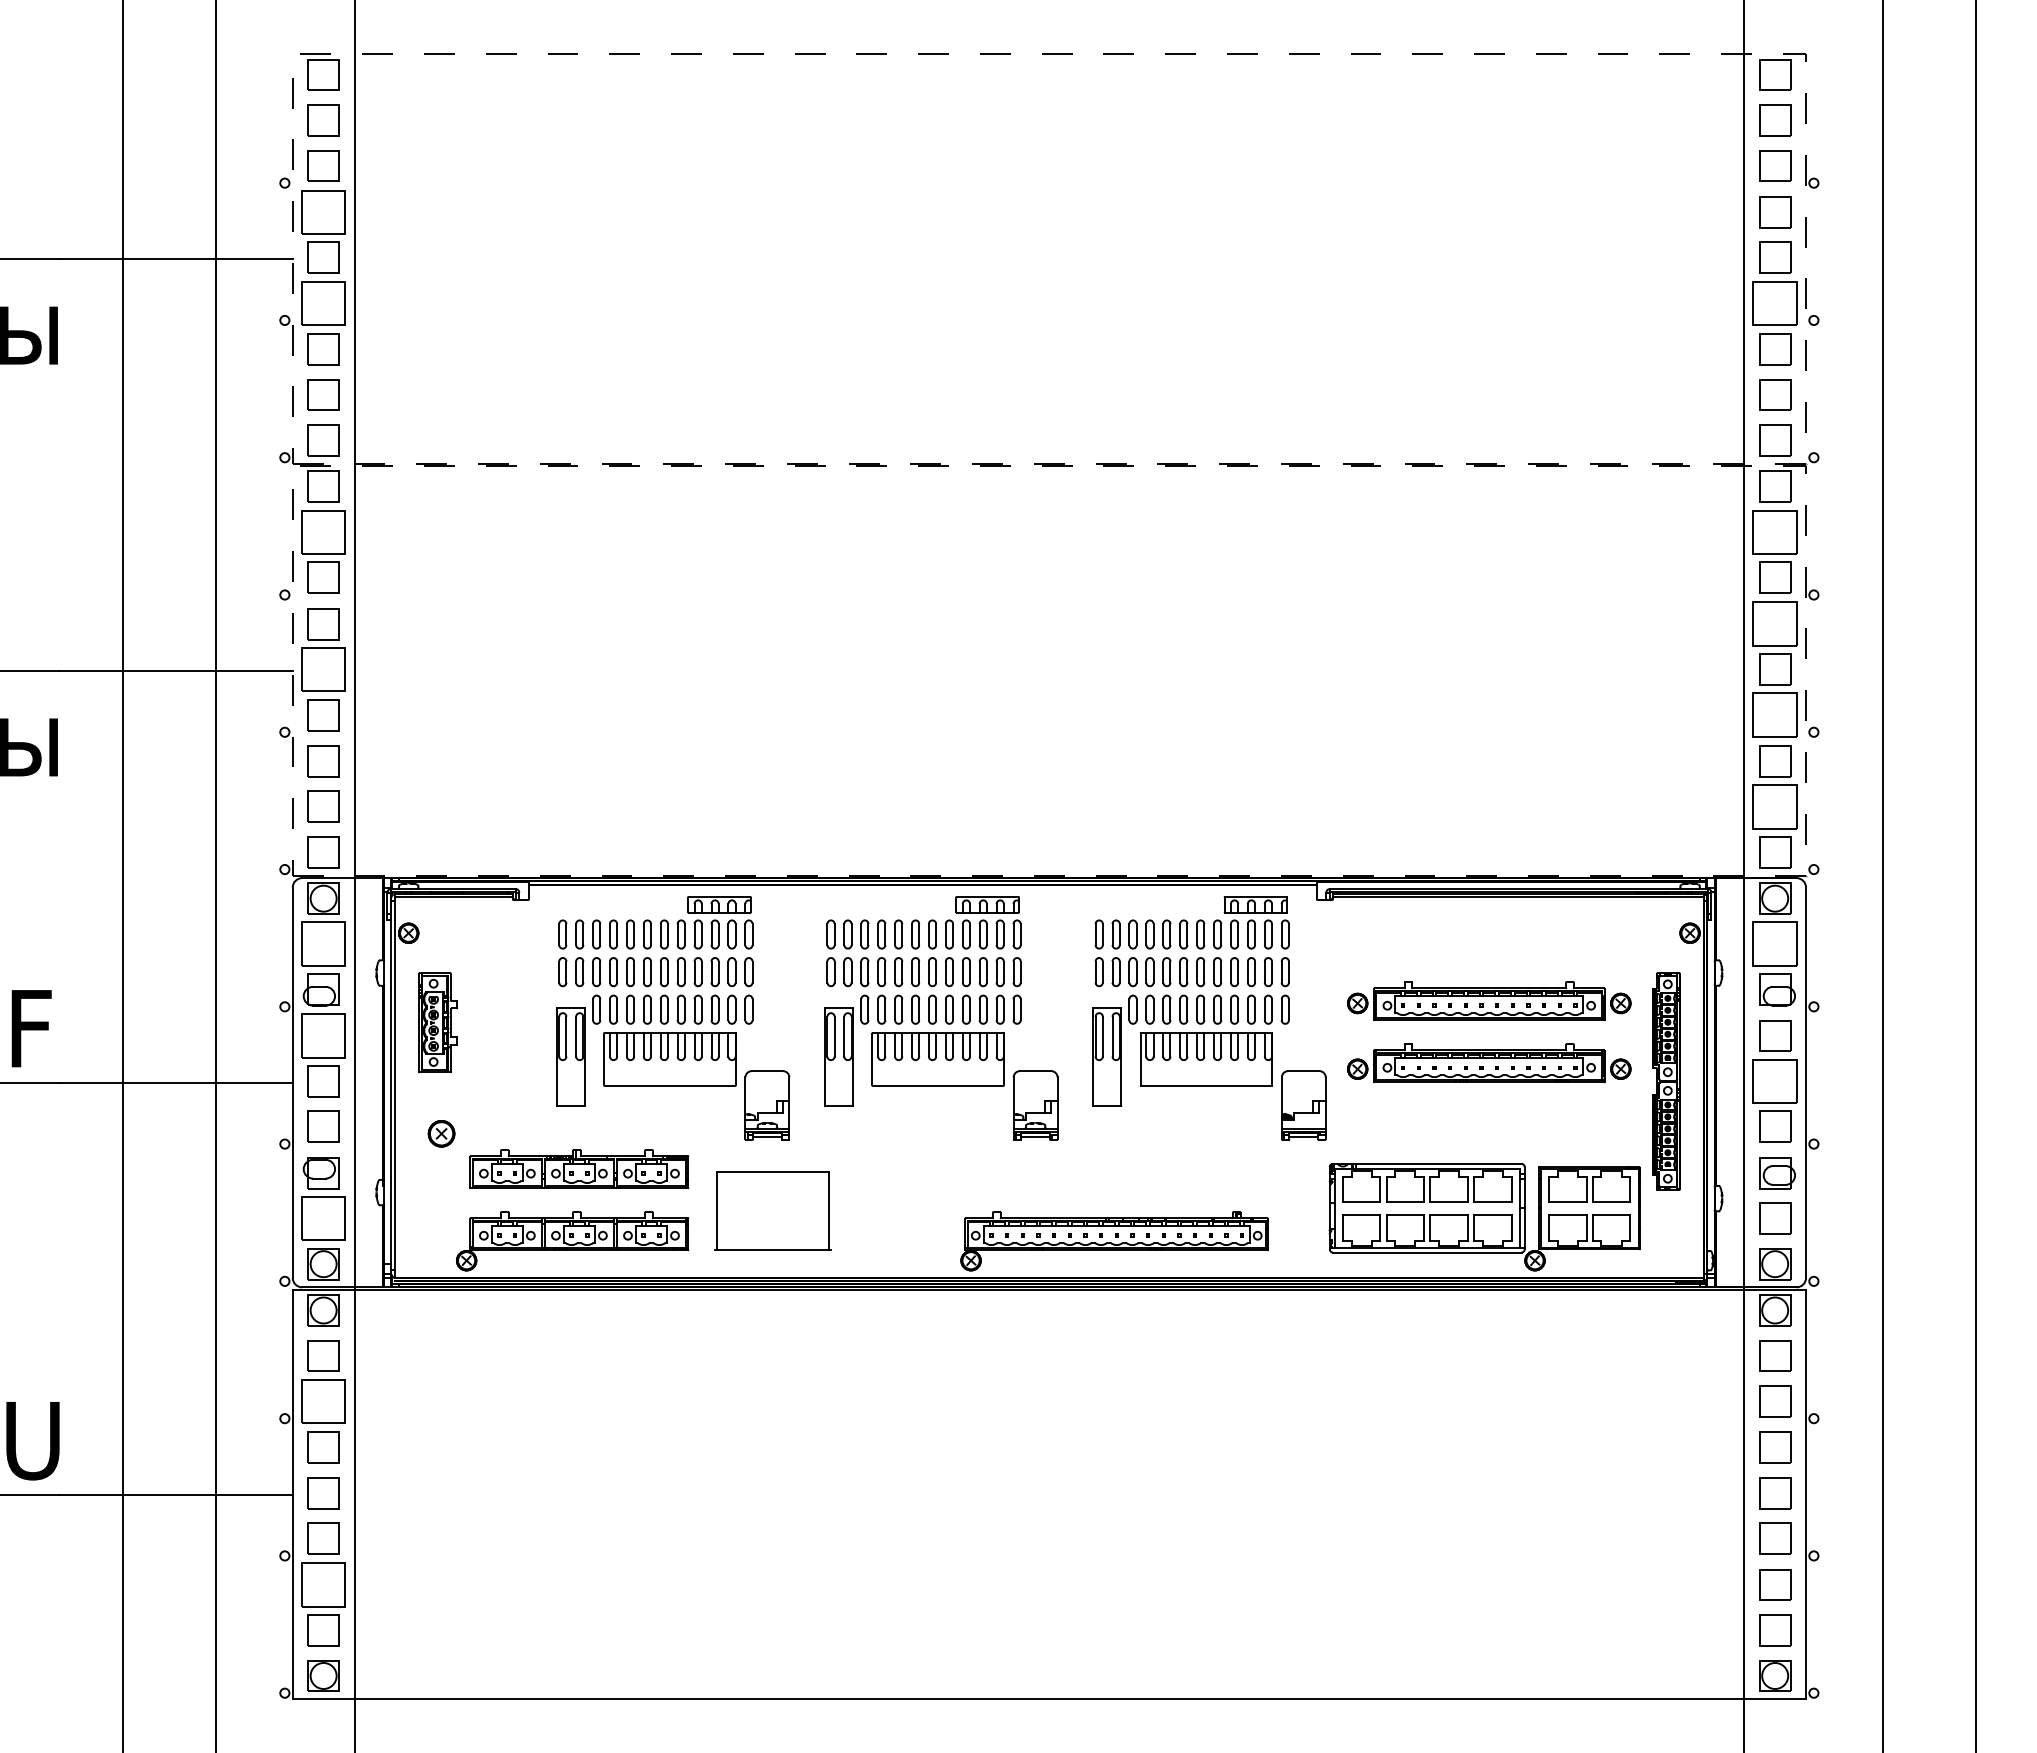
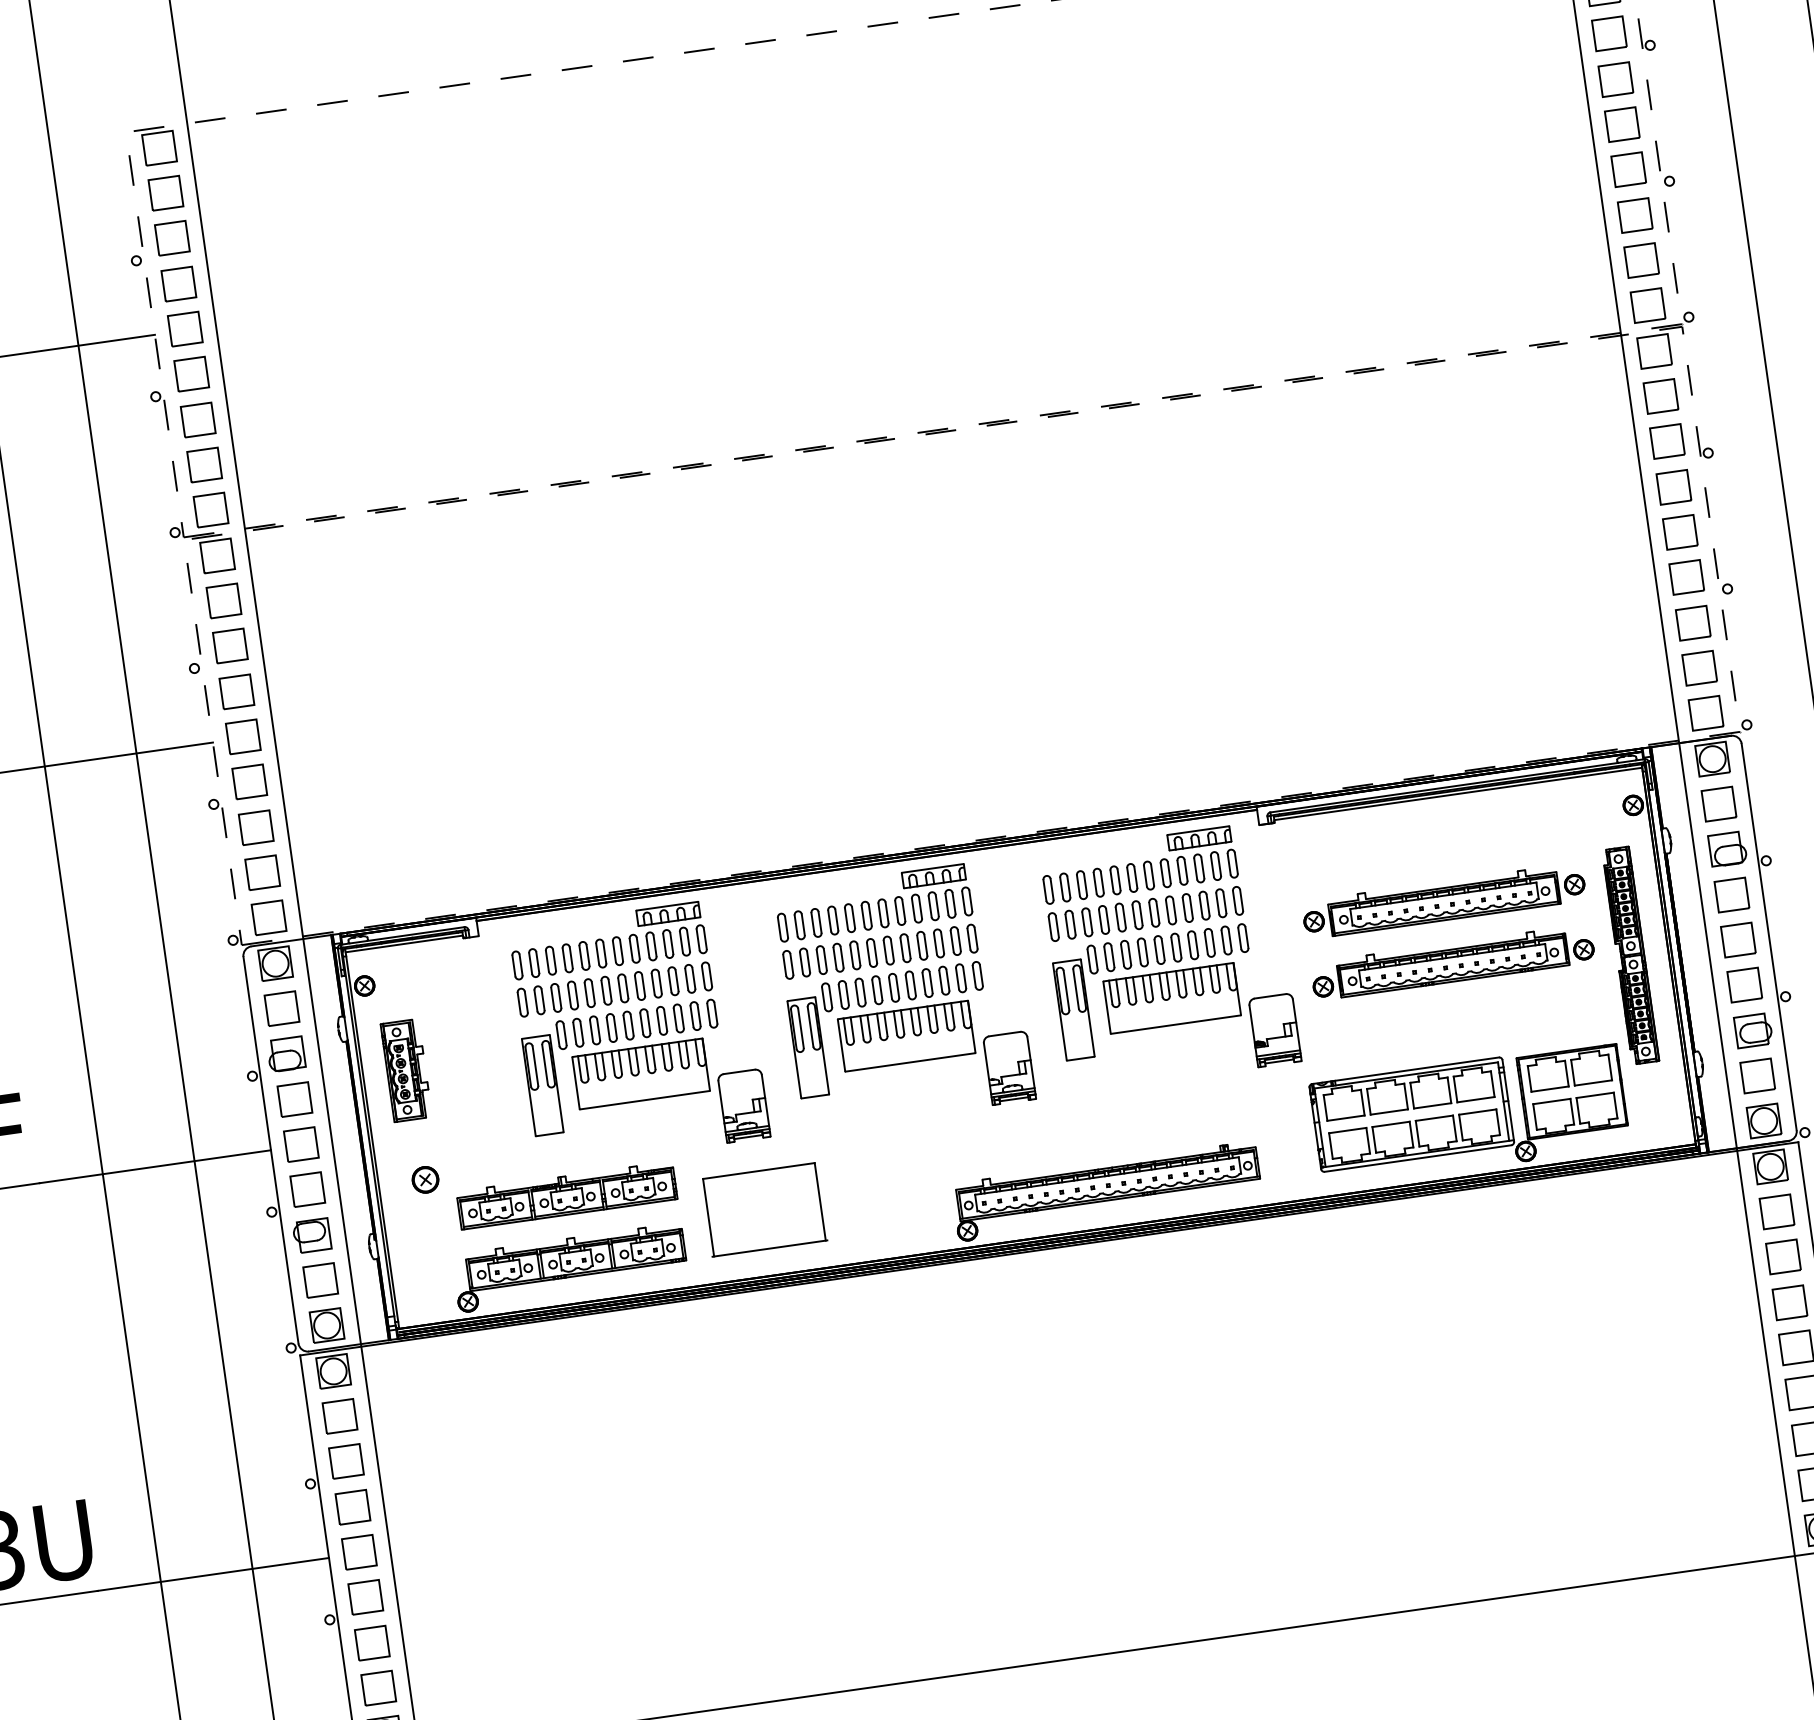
part: (323, 212) -> (178, 284), size x0.71
part: (323, 303) -> (191, 374), size x0.71
part: (1775, 303) -> (1629, 169), size x0.71
part: (323, 532) -> (223, 601), size x0.71
part: (1775, 532) -> (1661, 396), size x0.71
part: (1775, 624) -> (1674, 487), size x0.71
part: (323, 669) -> (243, 736), size x0.71
part: (1775, 715) -> (1687, 577), size x0.71
part: (1775, 806) -> (1700, 667), size x0.71
part: (323, 944) -> (281, 1009), size x0.71
part: (1775, 944) -> (1719, 804), size x0.71
part: (323, 1035) -> (294, 1099), size x0.71
part: (1775, 1081) -> (1738, 940), size x0.71
part: (323, 1218) -> (320, 1280), size x0.71
part: (323, 1401) -> (346, 1461), size x0.71
part: (323, 1584) -> (372, 1642), size x0.71

